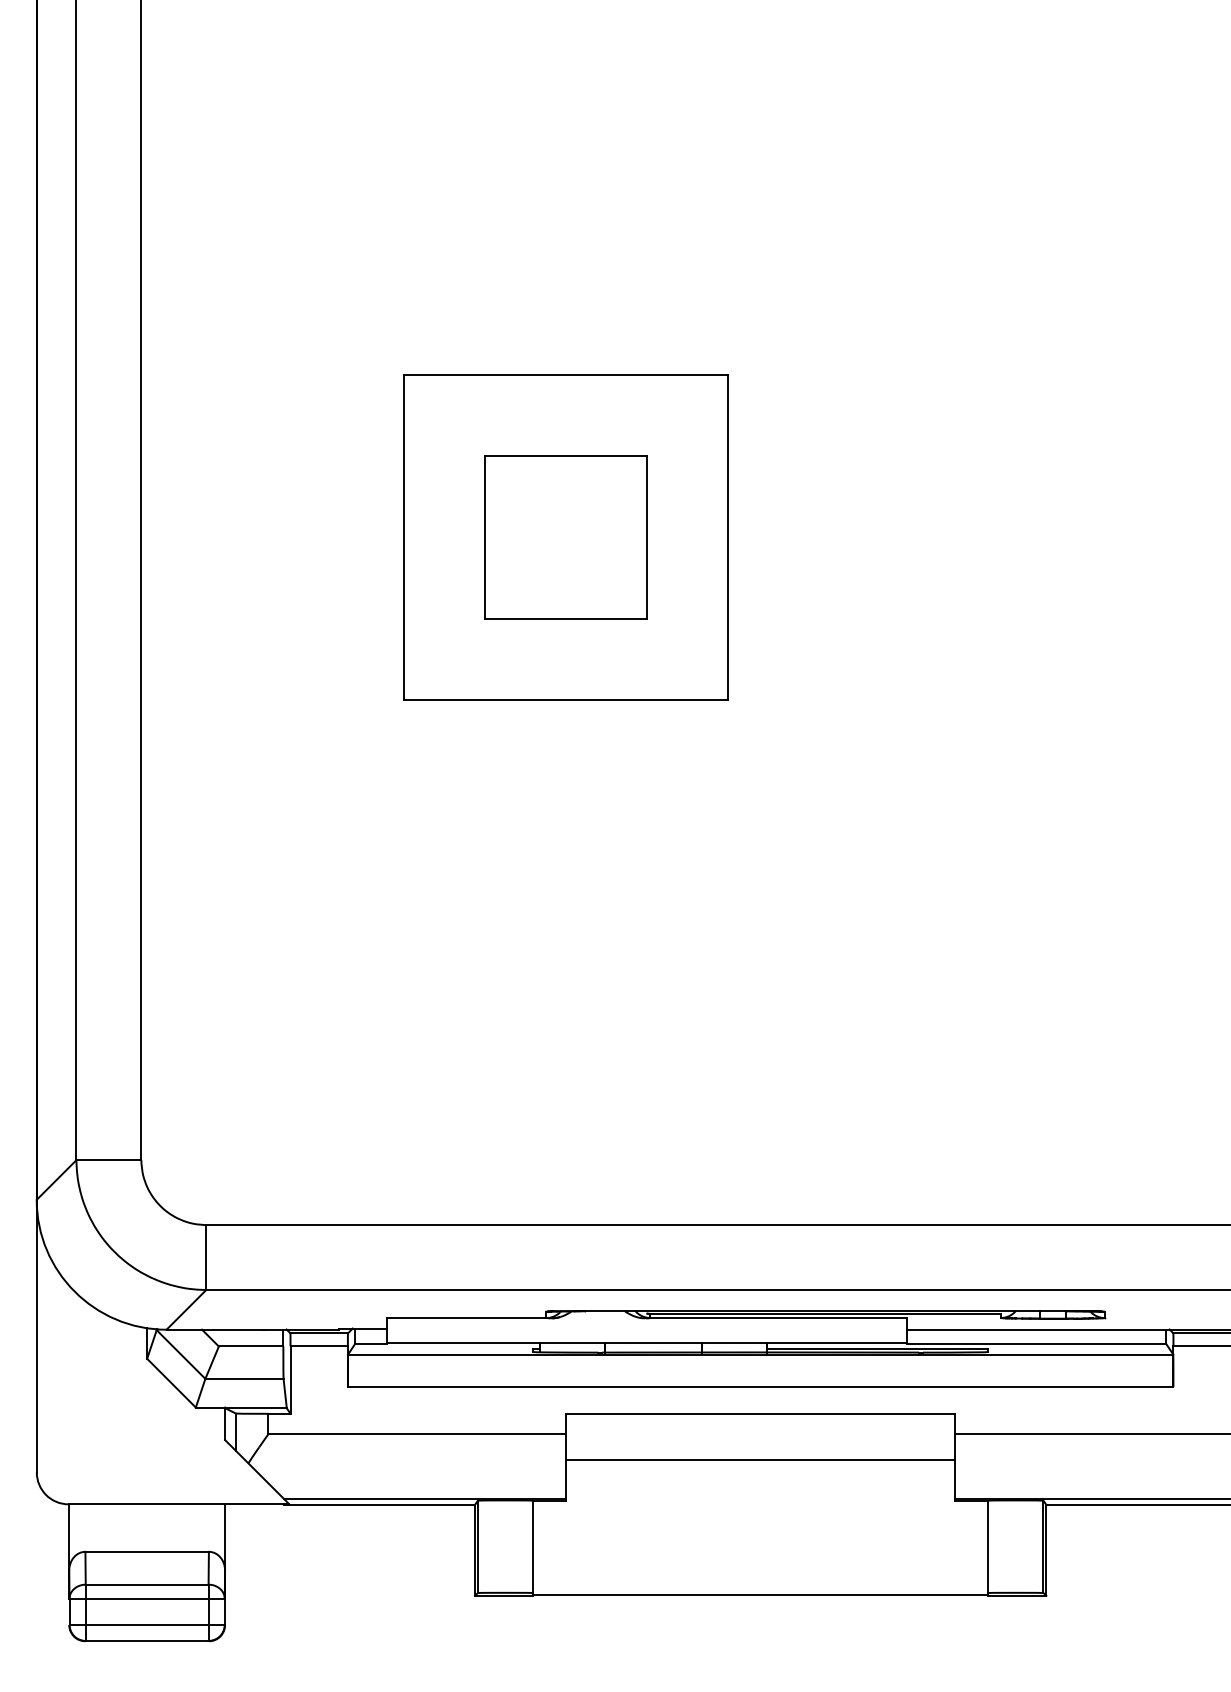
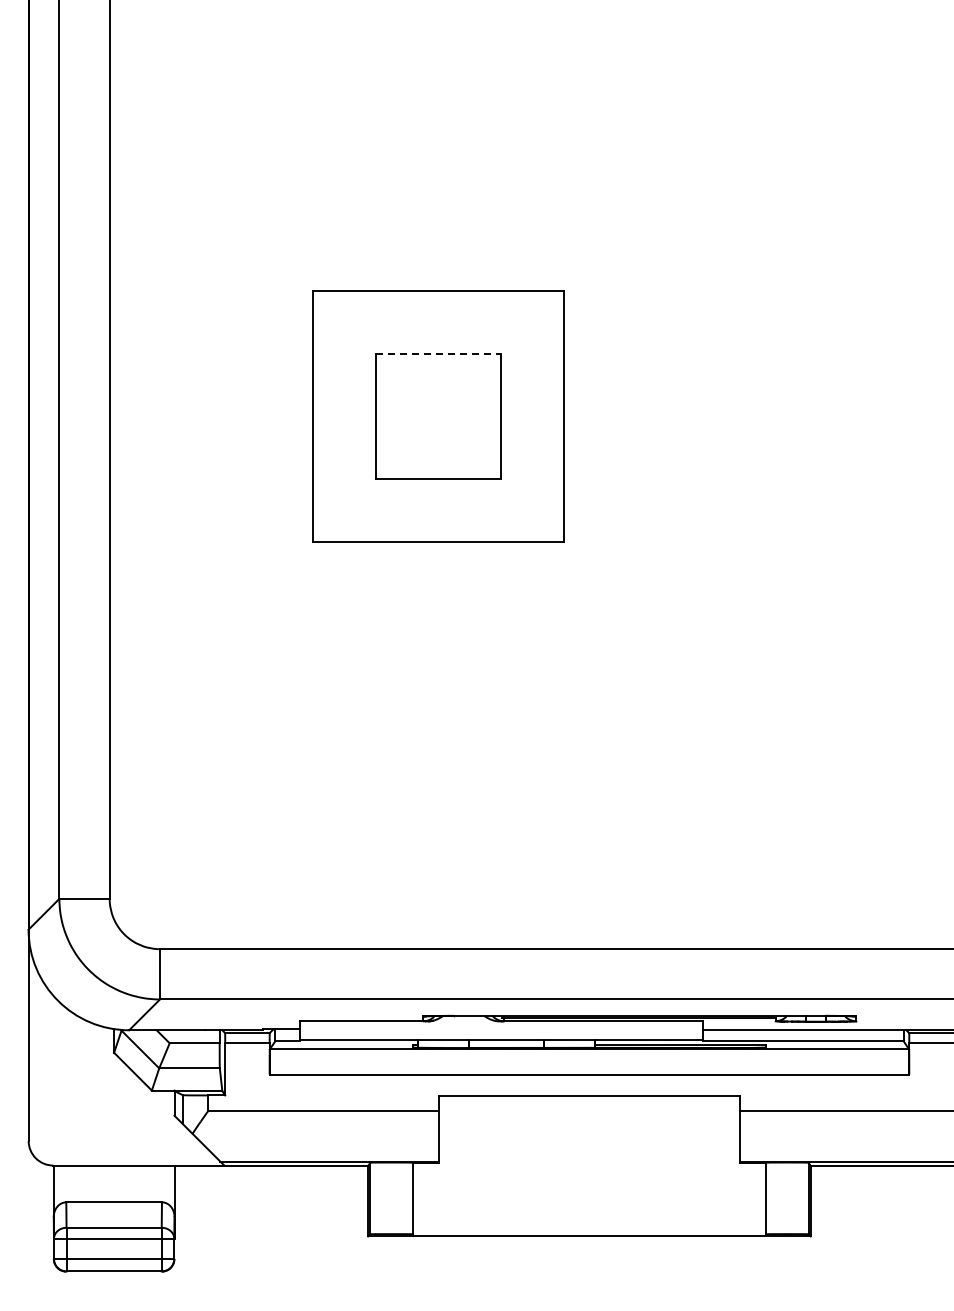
line: (565, 456) -> (438, 353), solid -> dashed
line: (760, 1459) -> (589, 1130), removed

